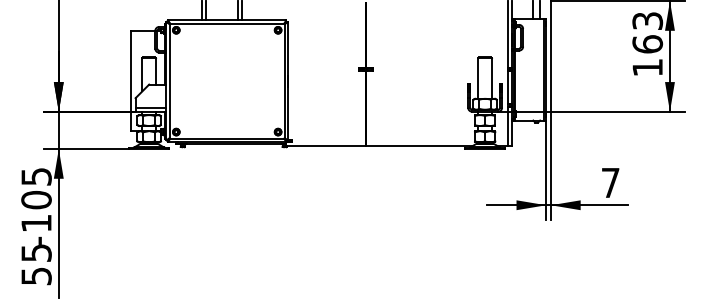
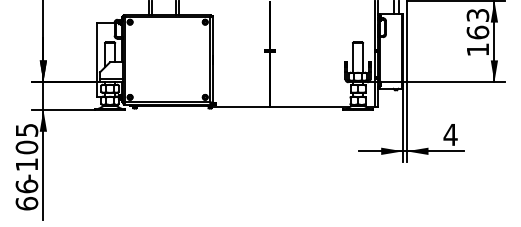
text: (610, 182) -> (450, 134), 7 -> 4
text: (35, 263) -> (26, 194), 55 -> 66

